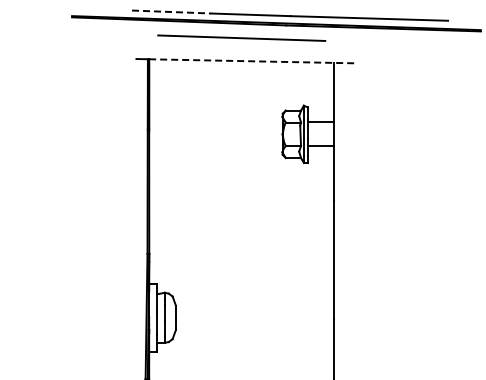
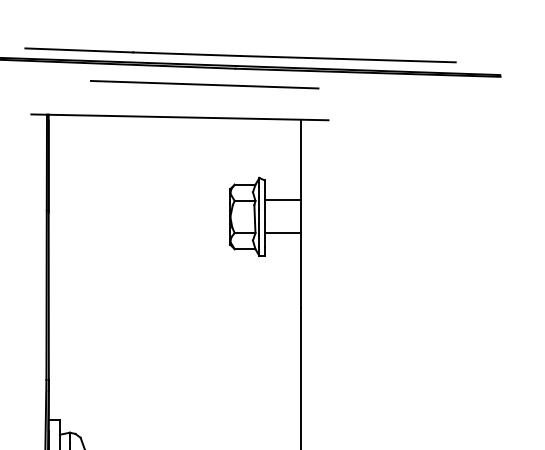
line: (171, 12) -> (79, 51), dashed -> solid
line: (241, 37) -> (204, 83), moved
line: (251, 61) -> (188, 117), dashed -> solid

